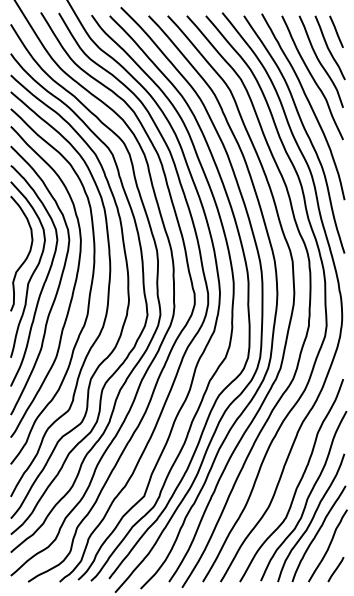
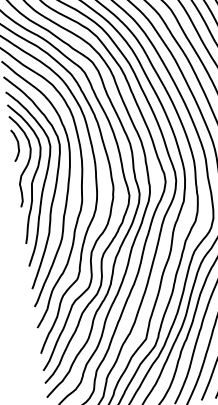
curve: (16, 235) -> (17, 146), added

